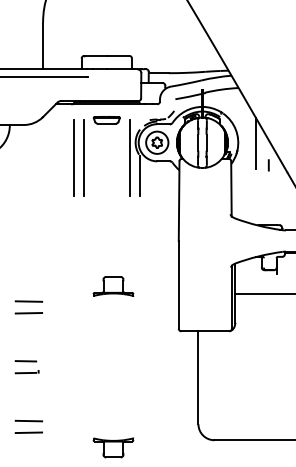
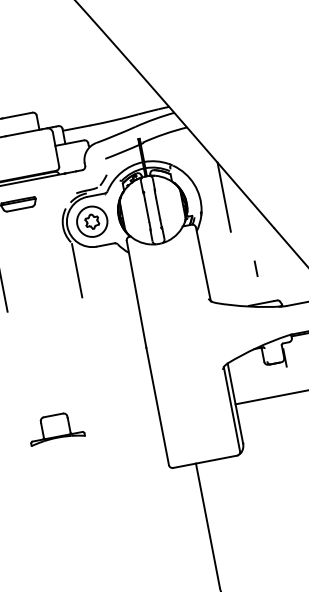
line: (129, 157) -> (58, 248), removed
line: (268, 165) -> (255, 269), moved
part: (113, 286) -> (55, 428), moved

